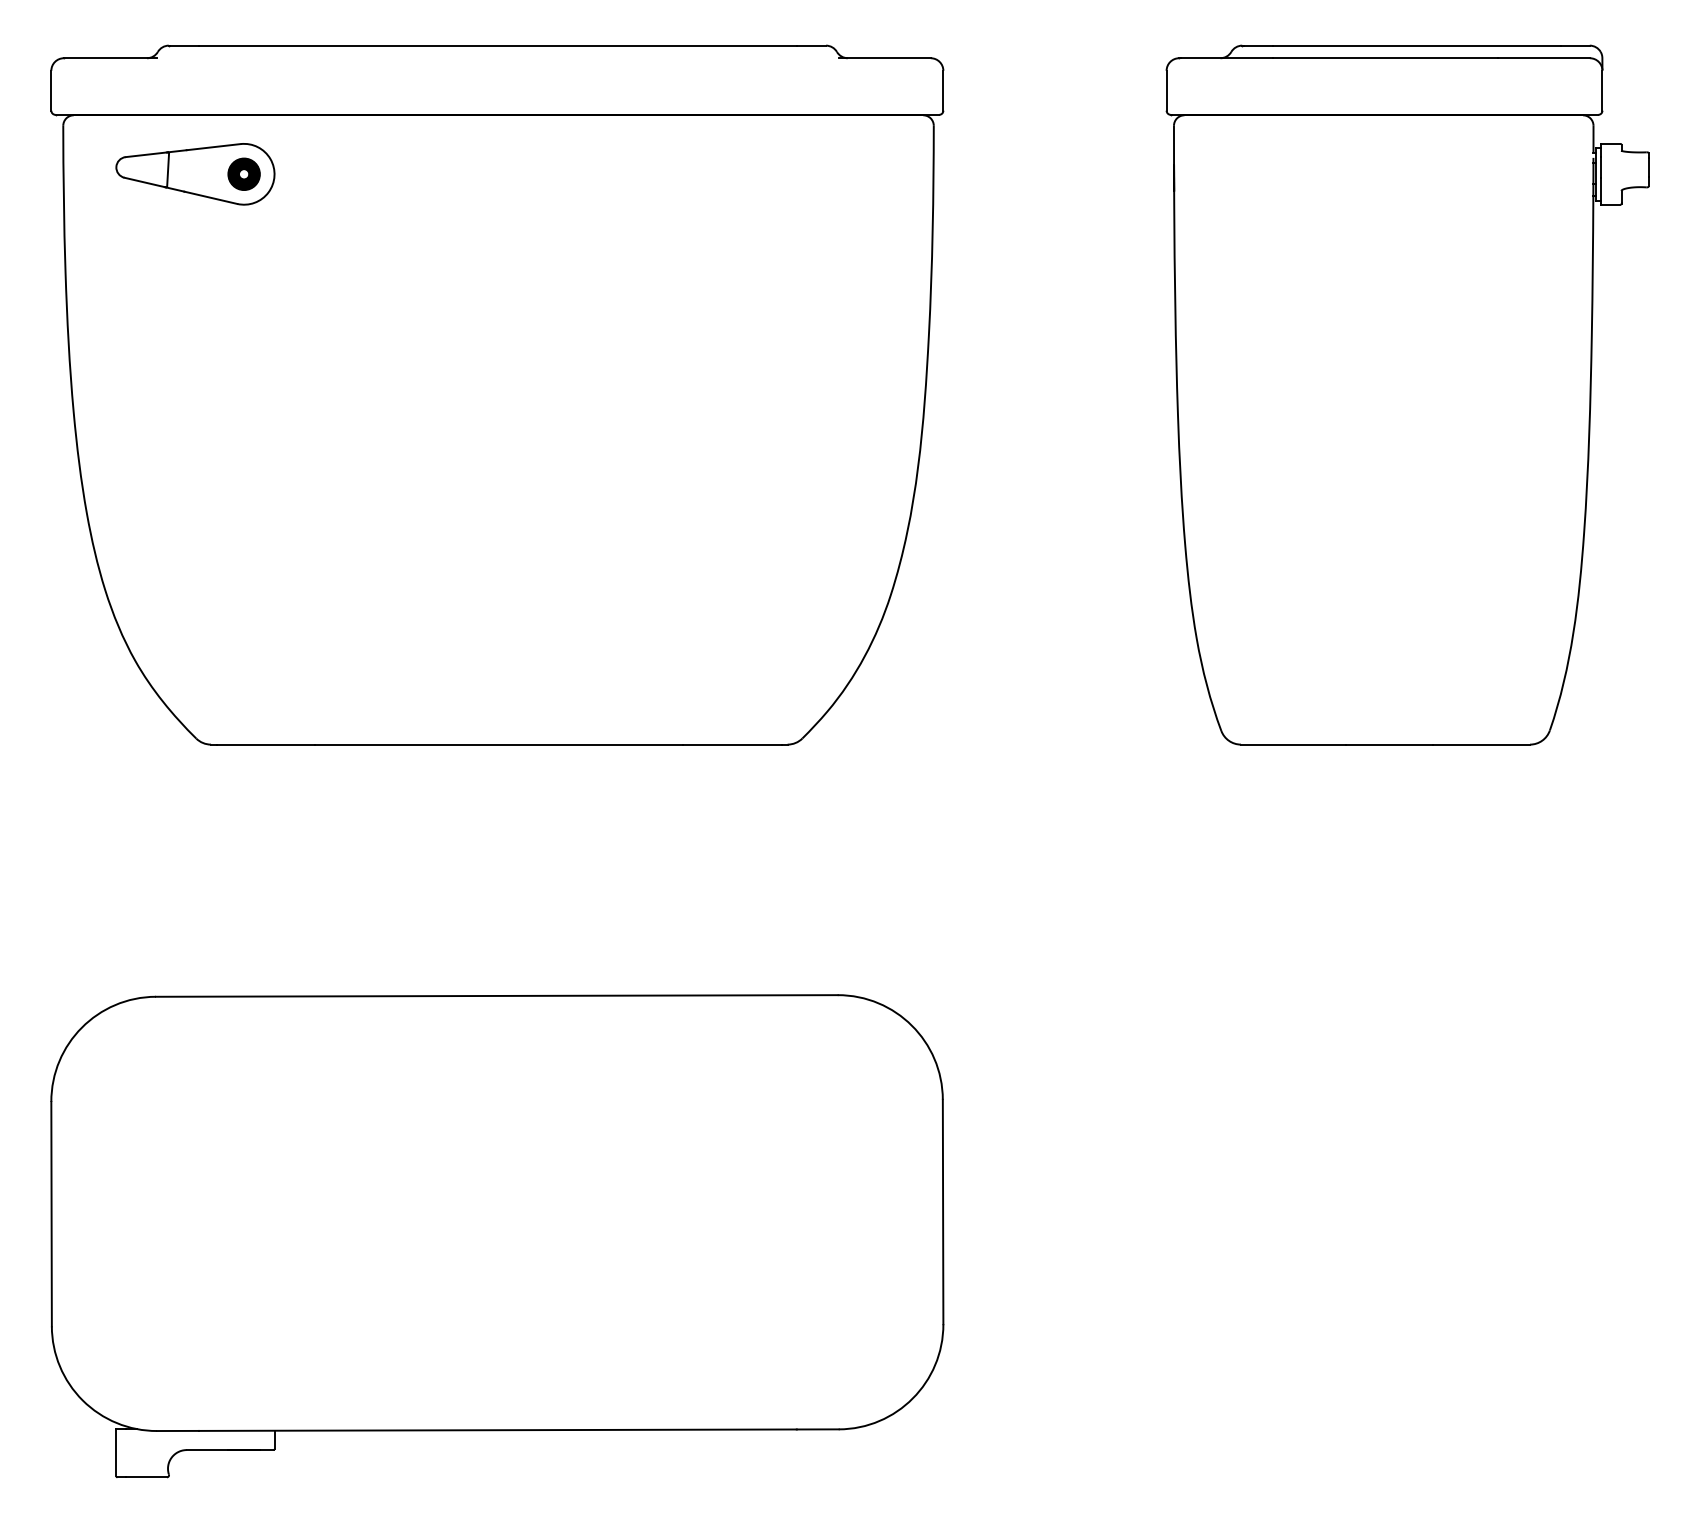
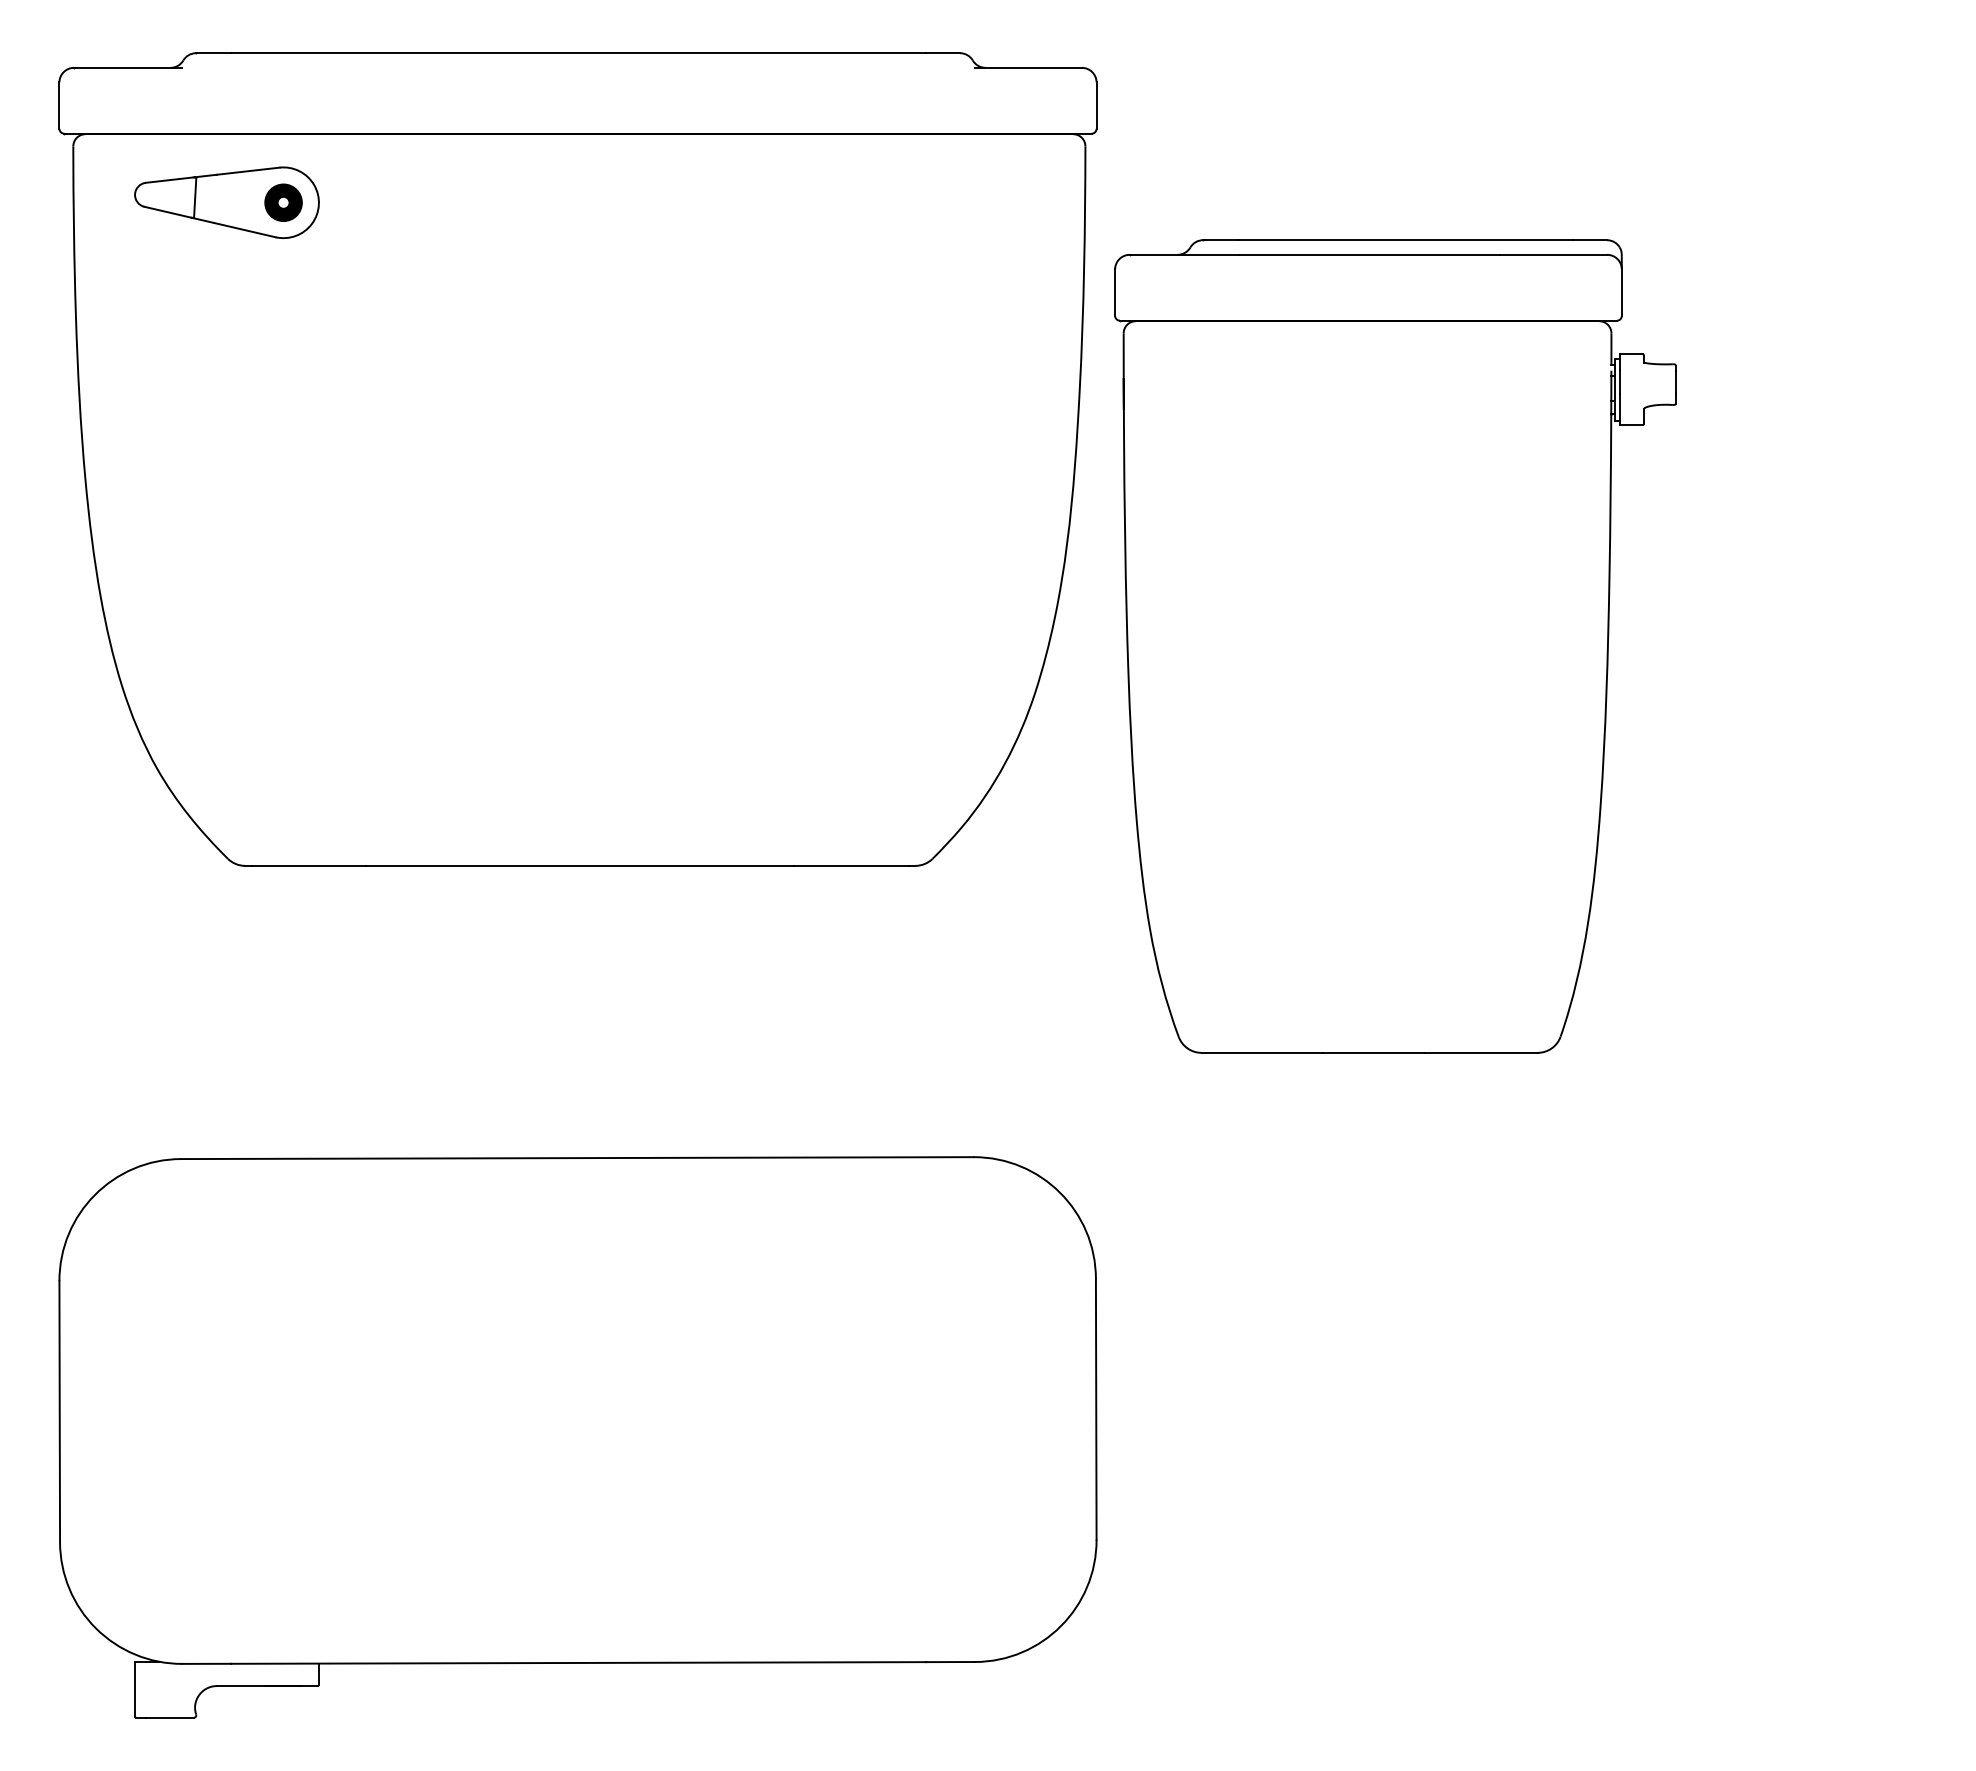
part: (1407, 395) -> (1395, 646), moved

